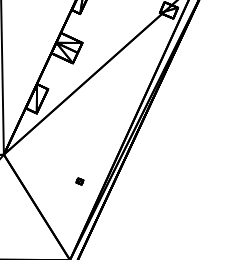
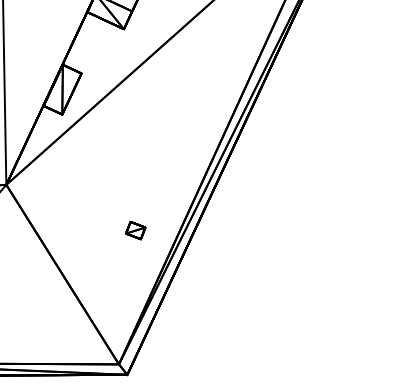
part: (79, 181) -> (135, 230), size x1.67

